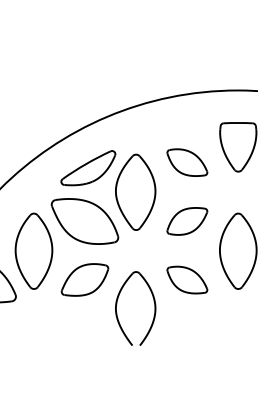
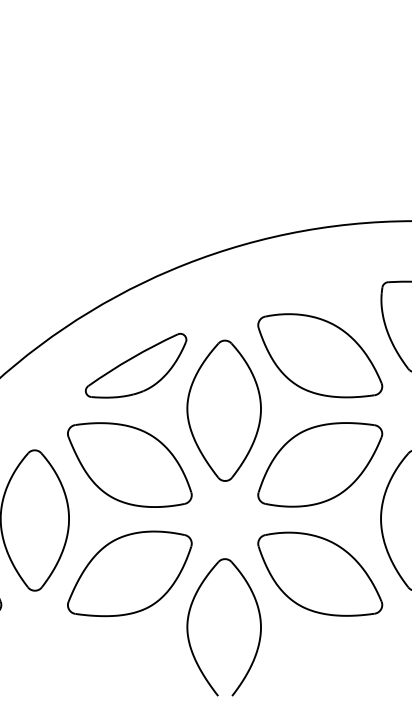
part: (187, 162) -> (320, 355), size x1.67
part: (187, 221) -> (320, 465), size x1.67
part: (84, 279) -> (128, 573), size x1.43
part: (187, 279) -> (320, 573), size x1.67

